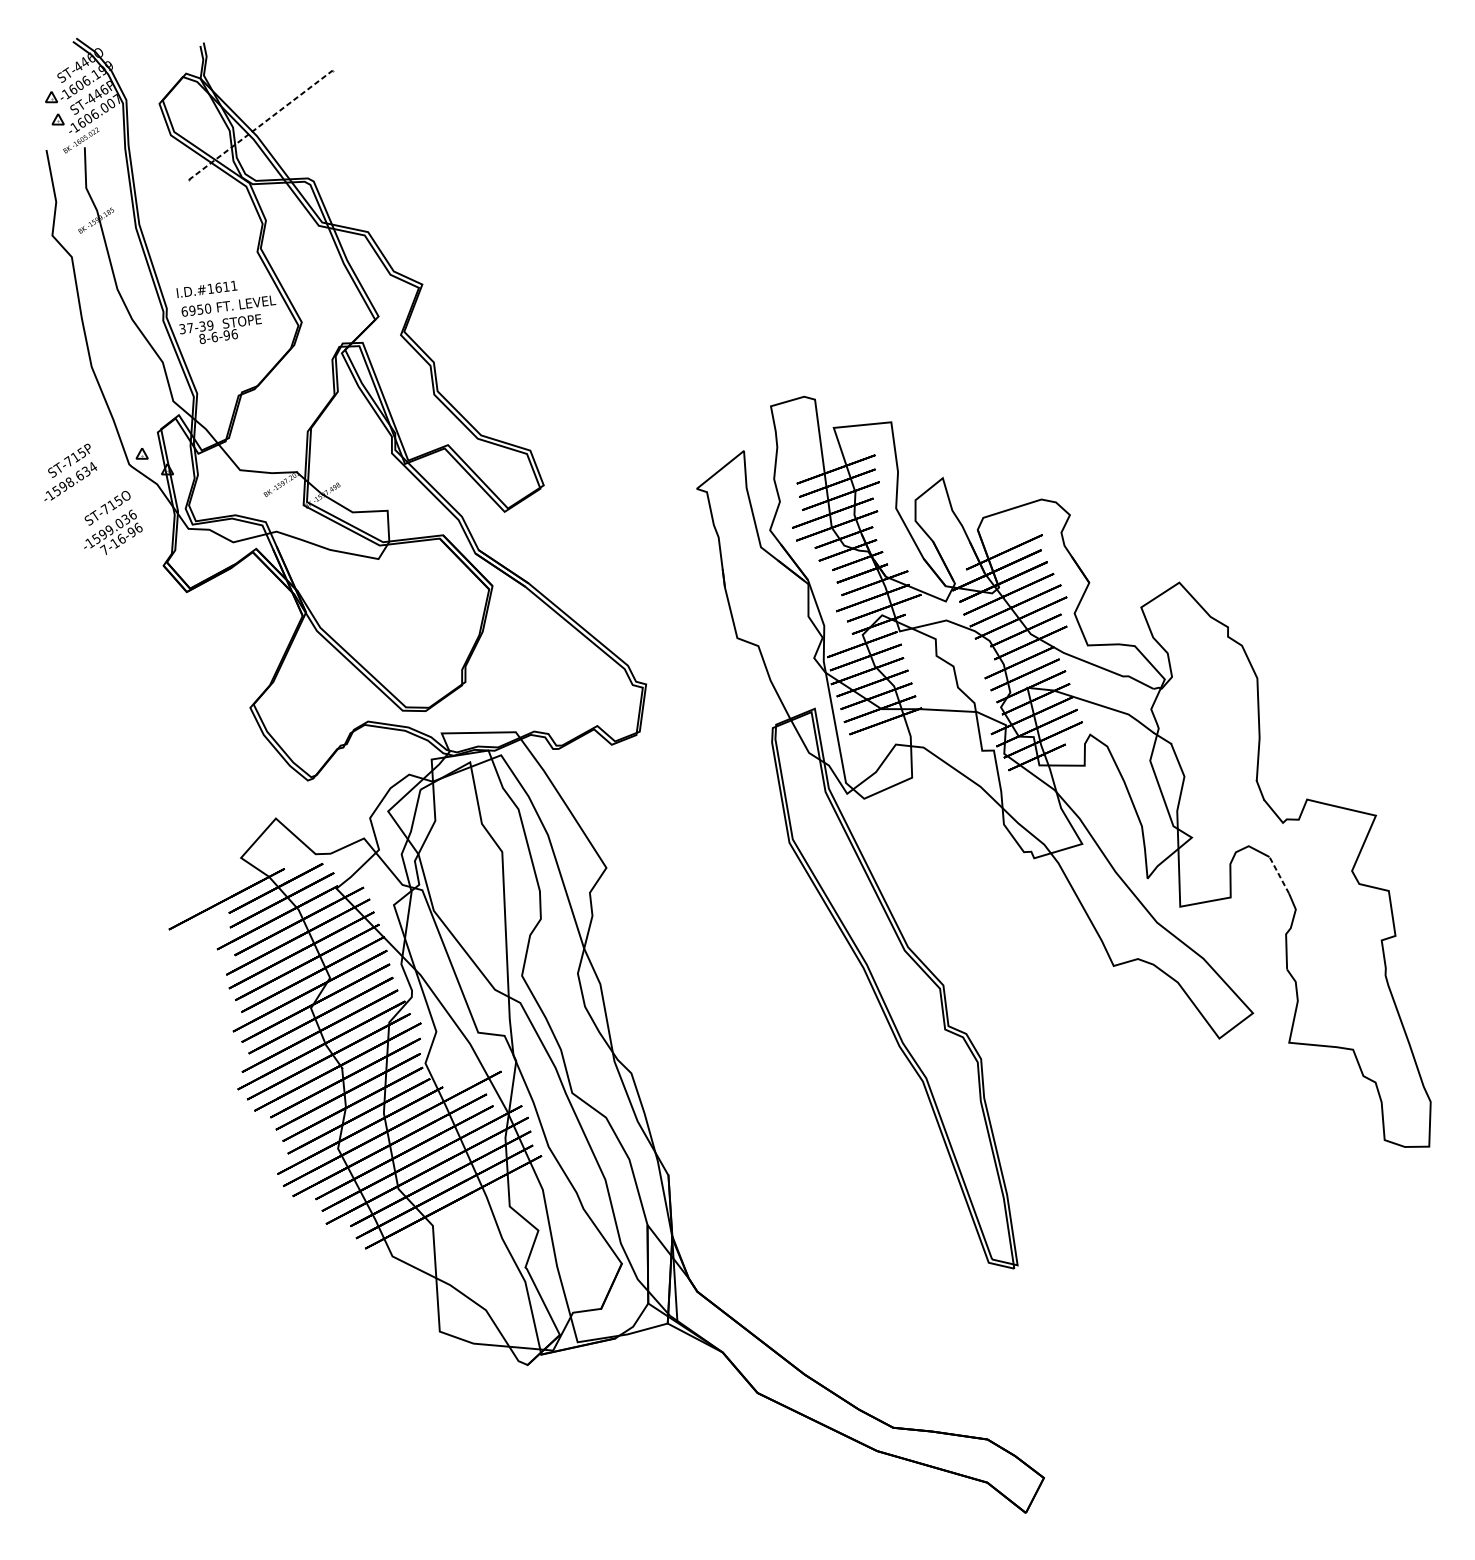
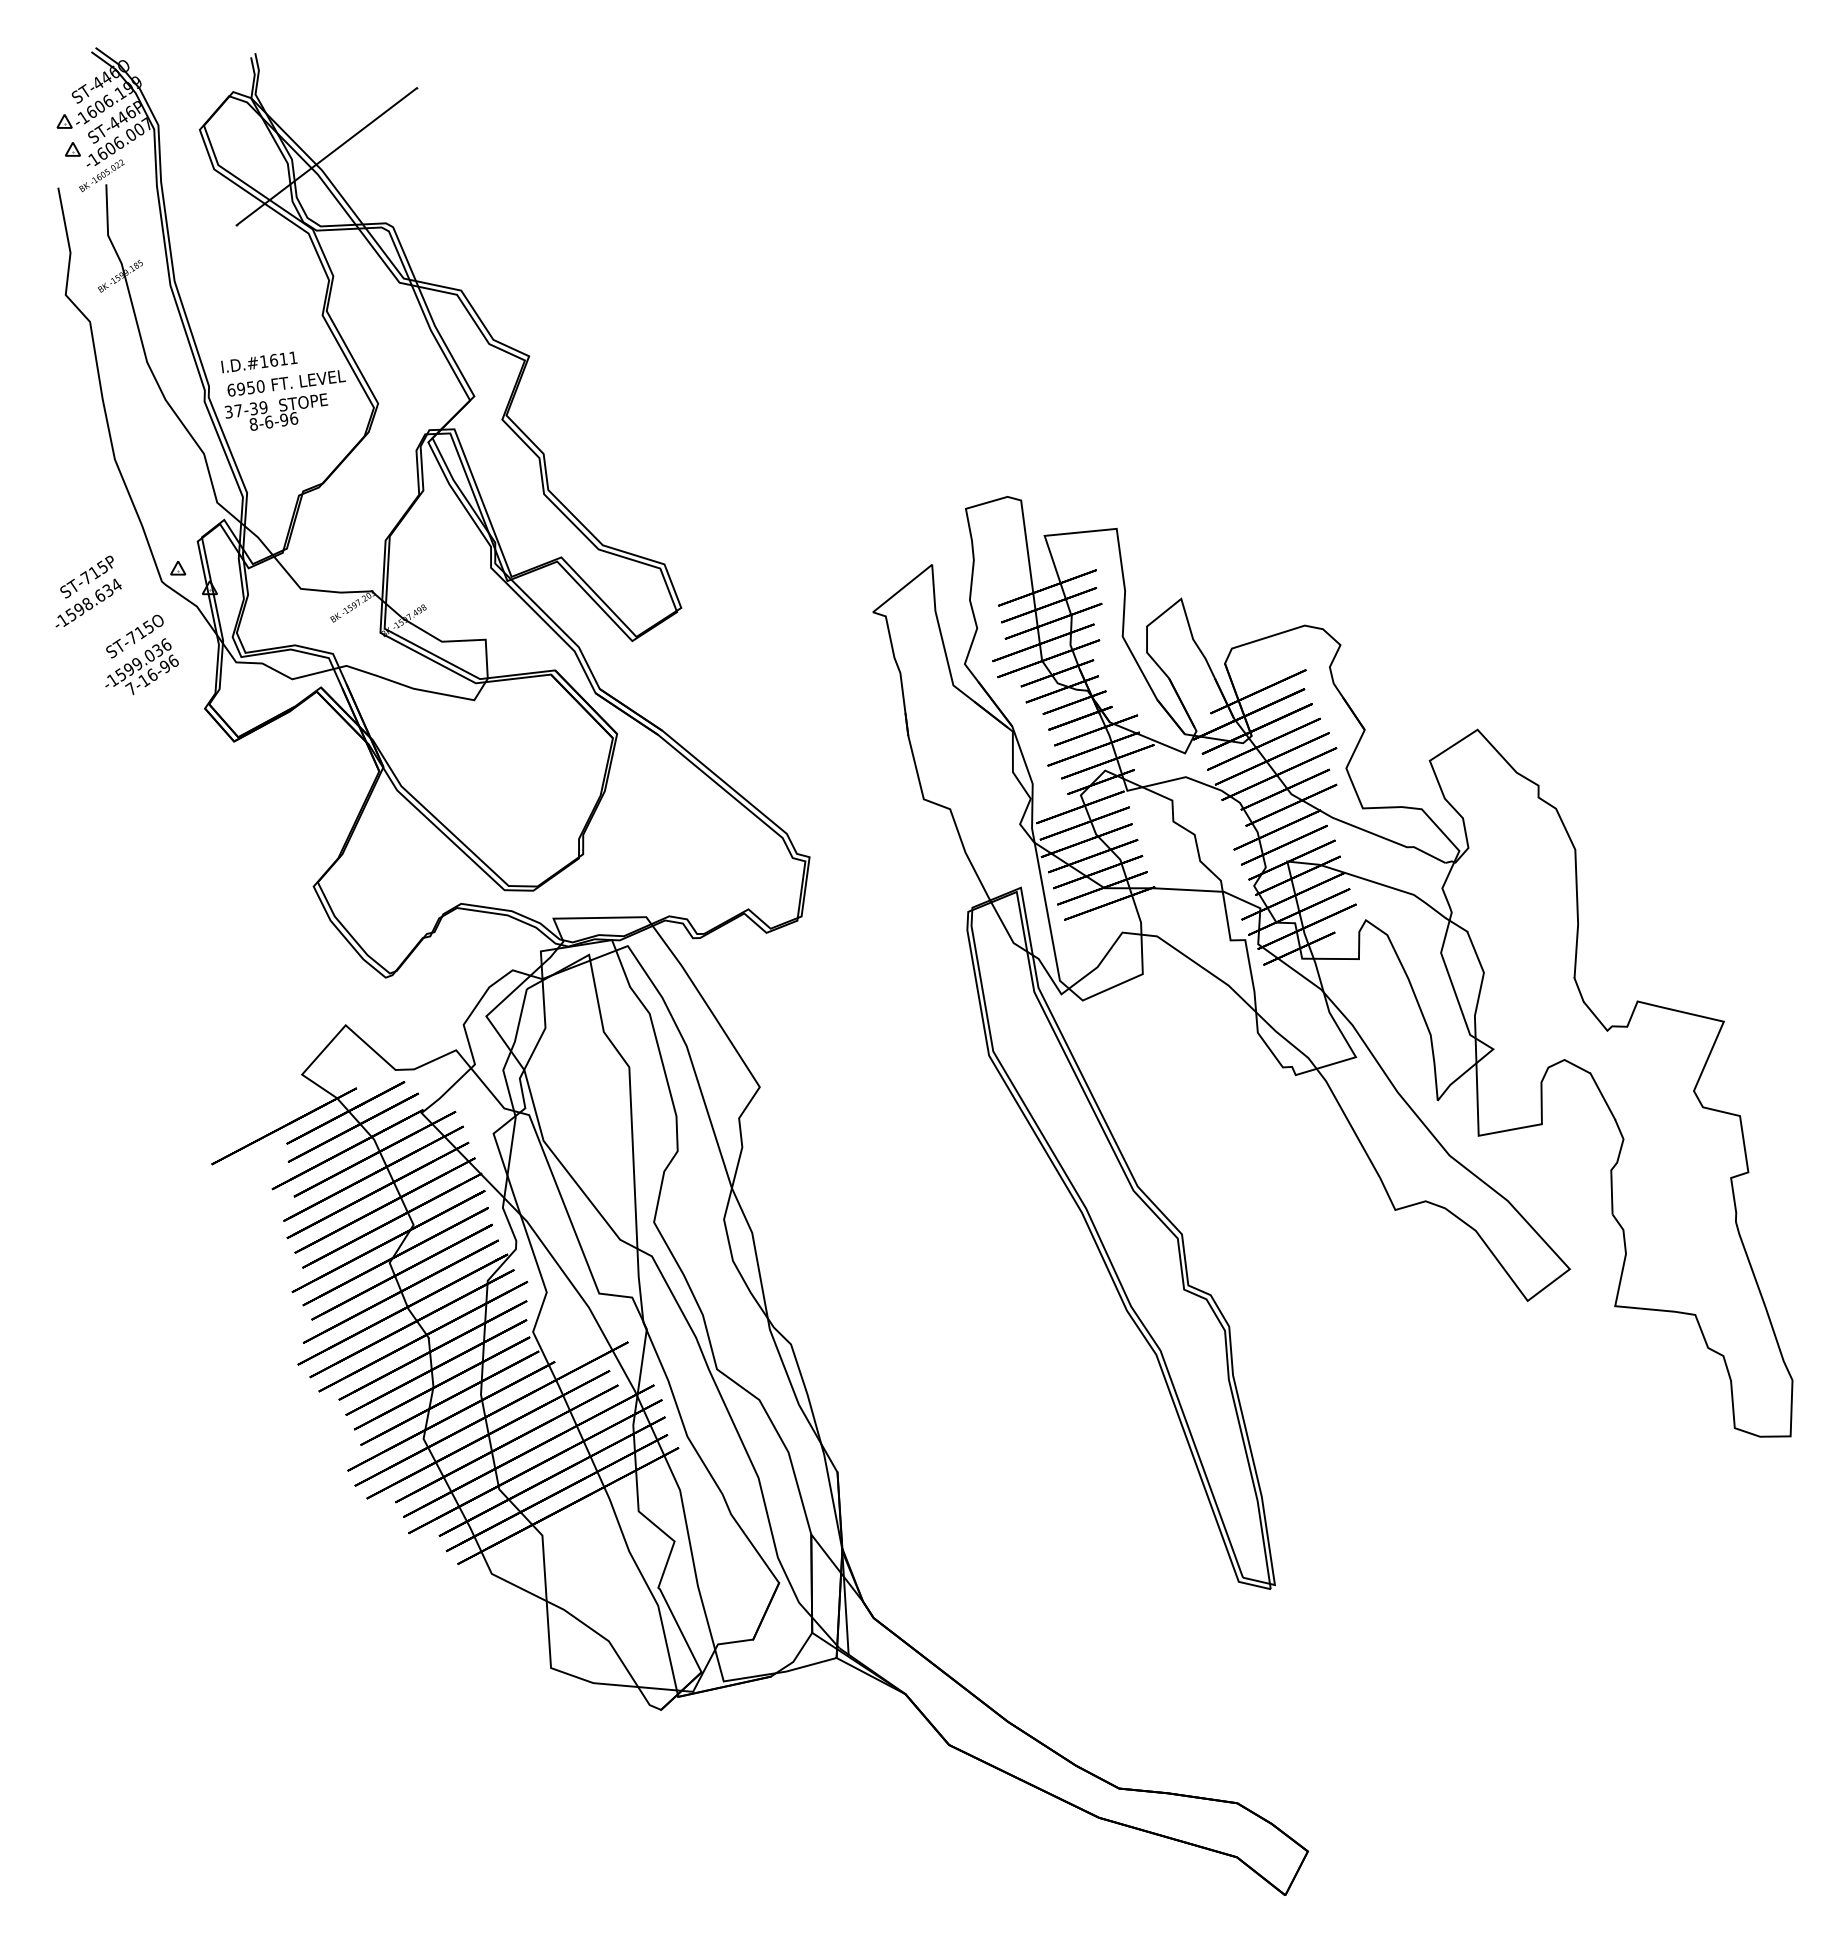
line: (261, 125) -> (327, 156), dashed -> solid
line: (1279, 874) -> (1602, 1095), dashed -> solid

